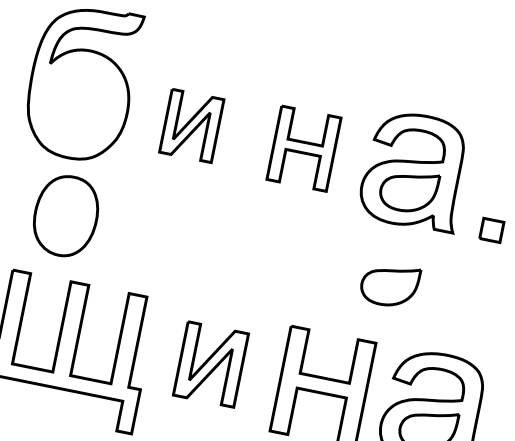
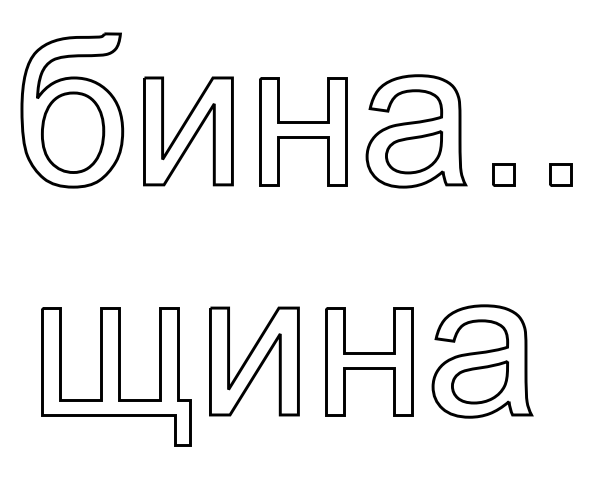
part: (191, 126) -> (188, 131), size x1.67
part: (304, 148) -> (303, 131), size x1.43
part: (66, 216) -> (73, 132), moved
part: (390, 285) -> (414, 248), removed
part: (211, 364) -> (254, 361), size x1.43

